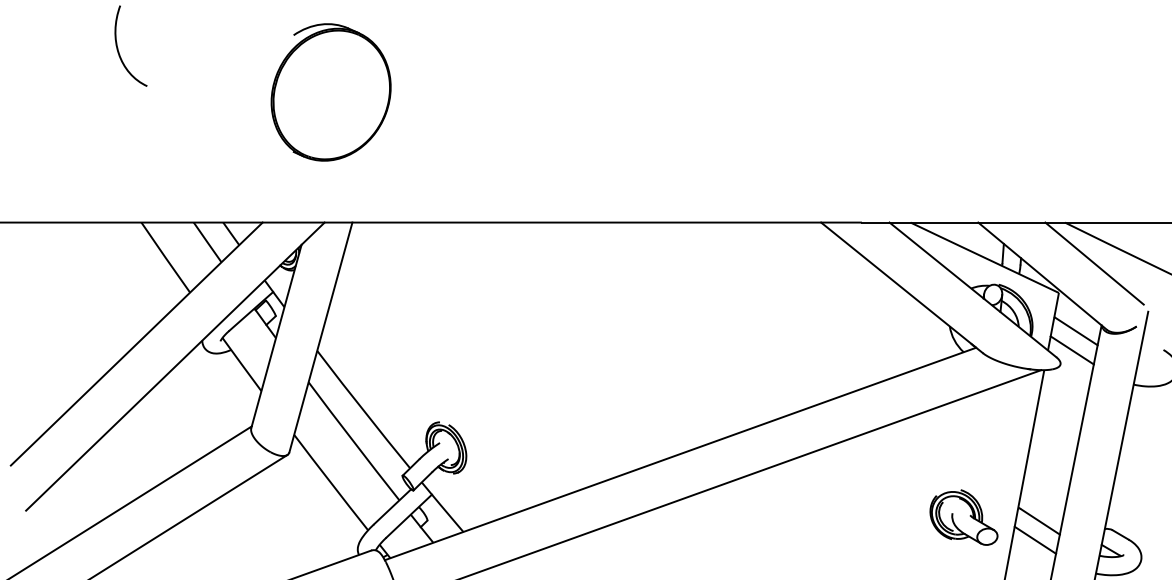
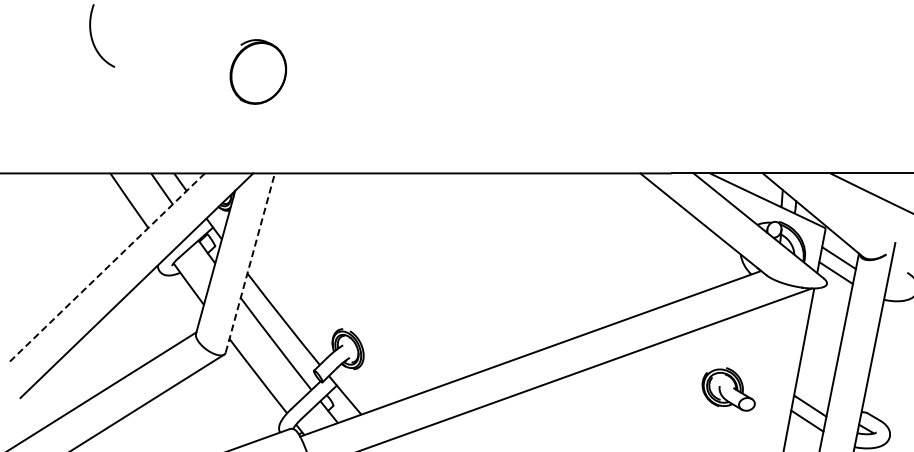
part: (331, 91) -> (258, 71), size x0.6
line: (1094, 263) -> (853, 205), removed
line: (321, 336) -> (250, 262), solid -> dashed
line: (136, 344) -> (106, 268), solid -> dashed
part: (963, 517) -> (728, 389), moved

